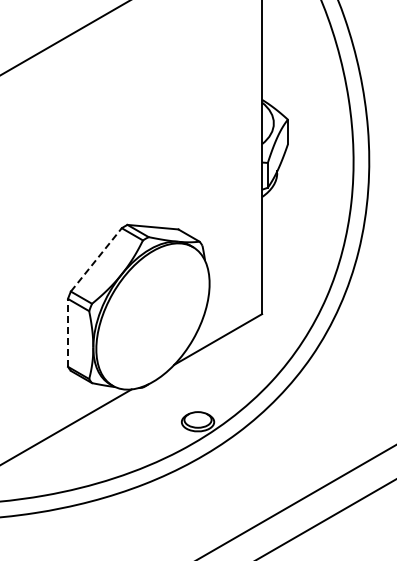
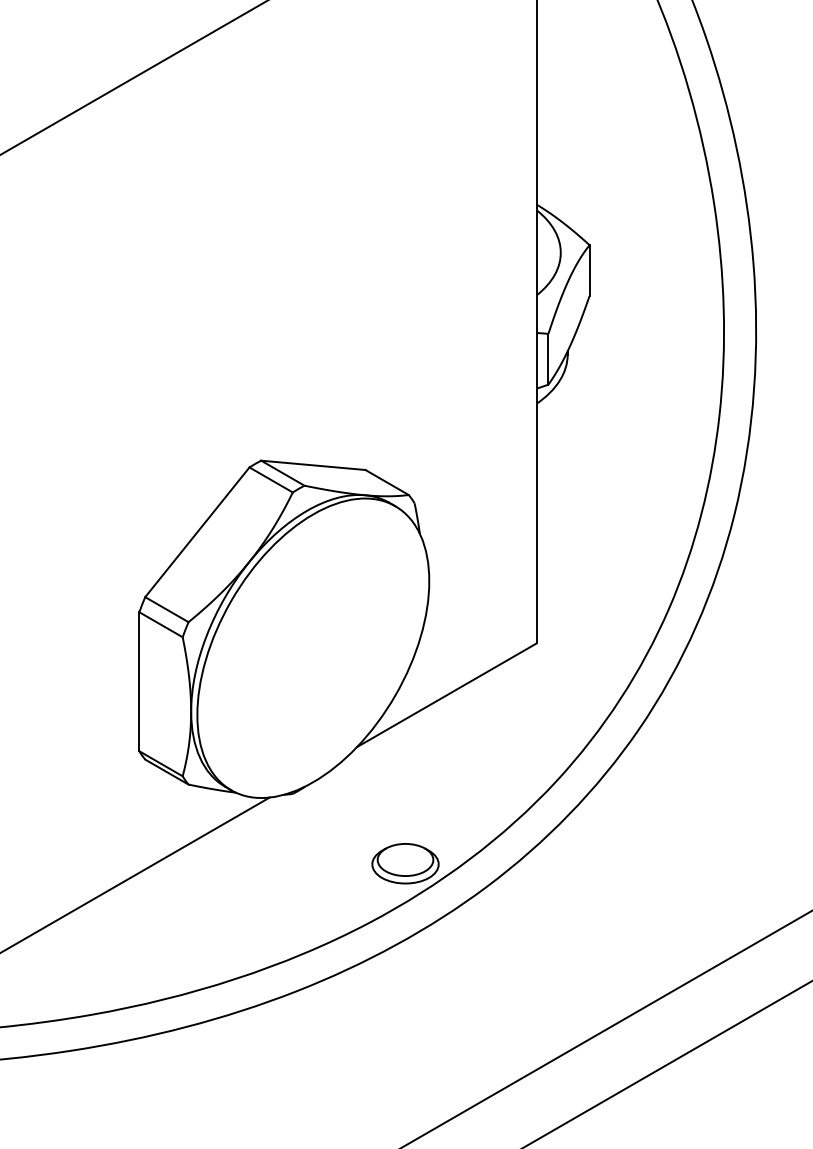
line: (96, 259) -> (197, 531), dashed -> solid
line: (68, 332) -> (140, 680), dashed -> solid

